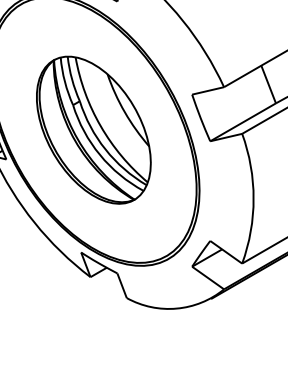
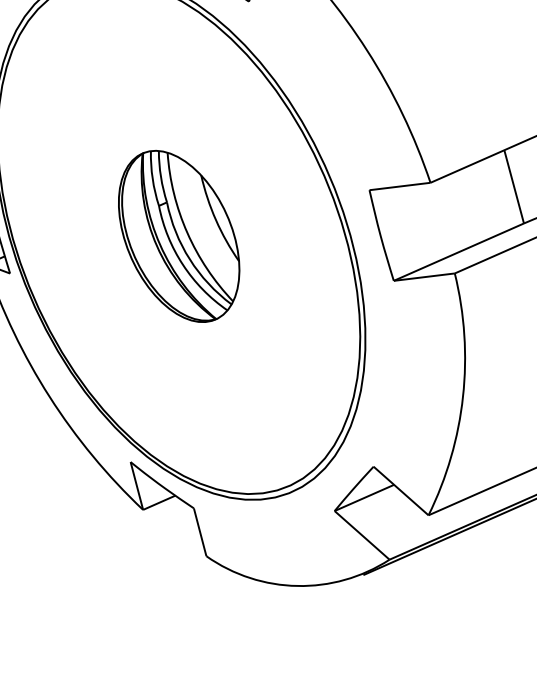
part: (93, 129) -> (178, 235), size x0.6

